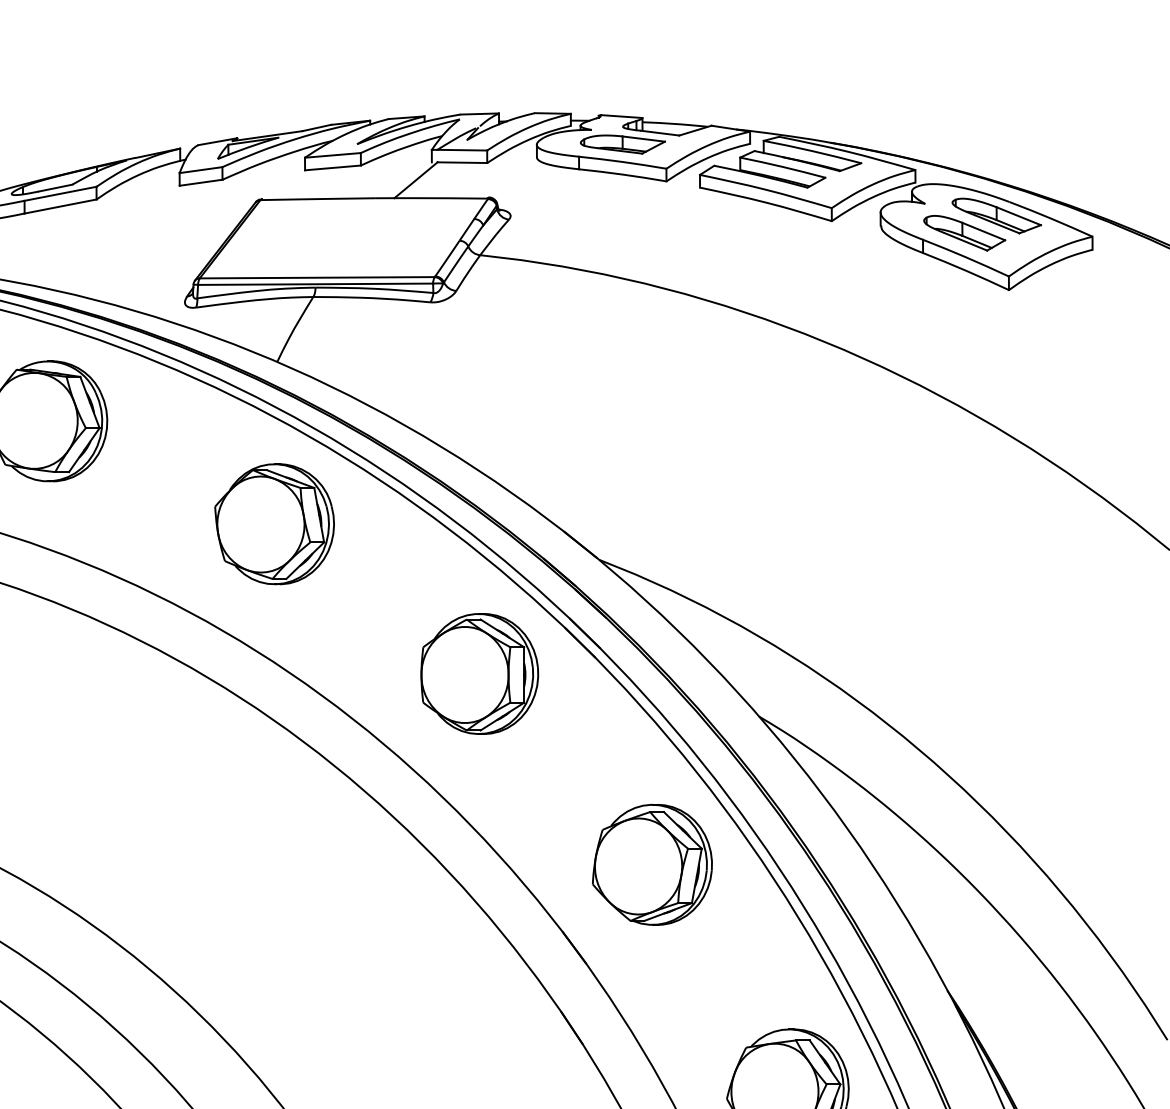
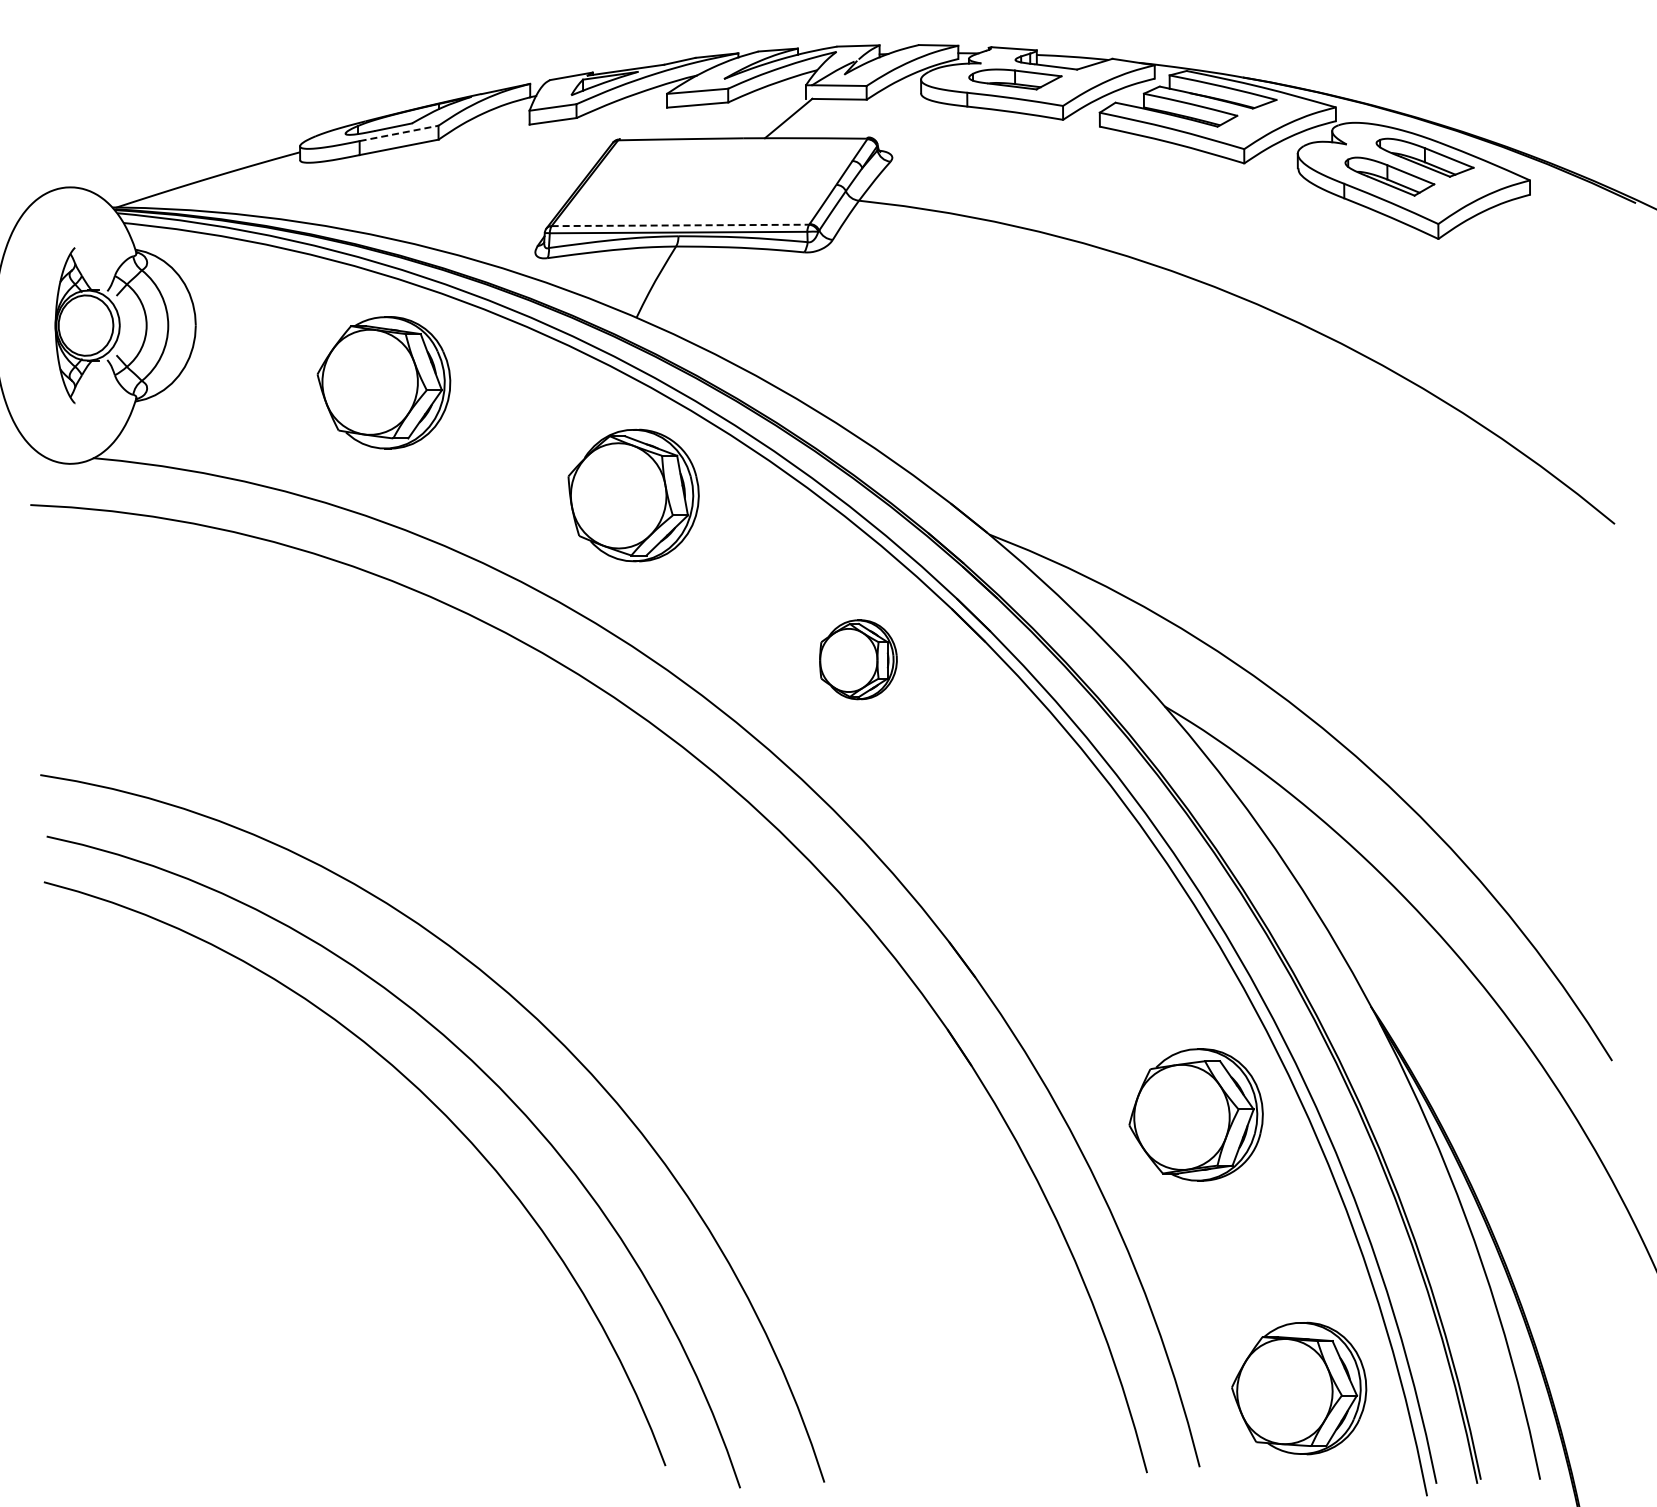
line: (60, 193) -> (399, 133), solid -> dashed
line: (317, 277) -> (680, 225), solid -> dashed
part: (479, 673) -> (858, 659), size x0.6
part: (652, 864) -> (1047, 868), removed

